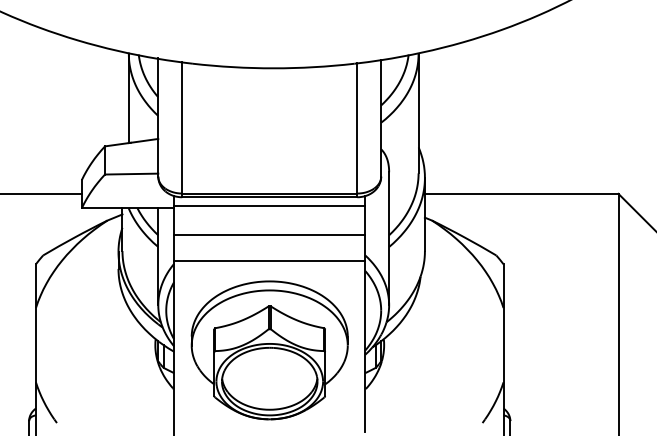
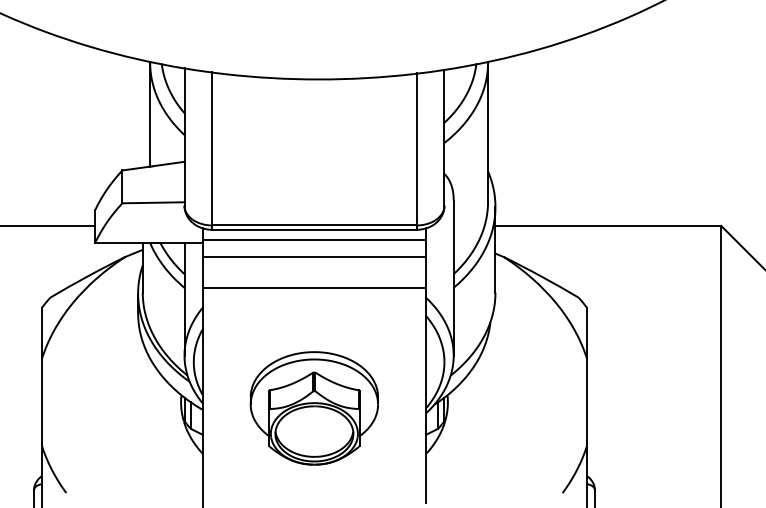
line: (269, 235) -> (314, 256), moved
line: (269, 260) -> (314, 287), moved
part: (269, 350) -> (314, 408), size x0.7

